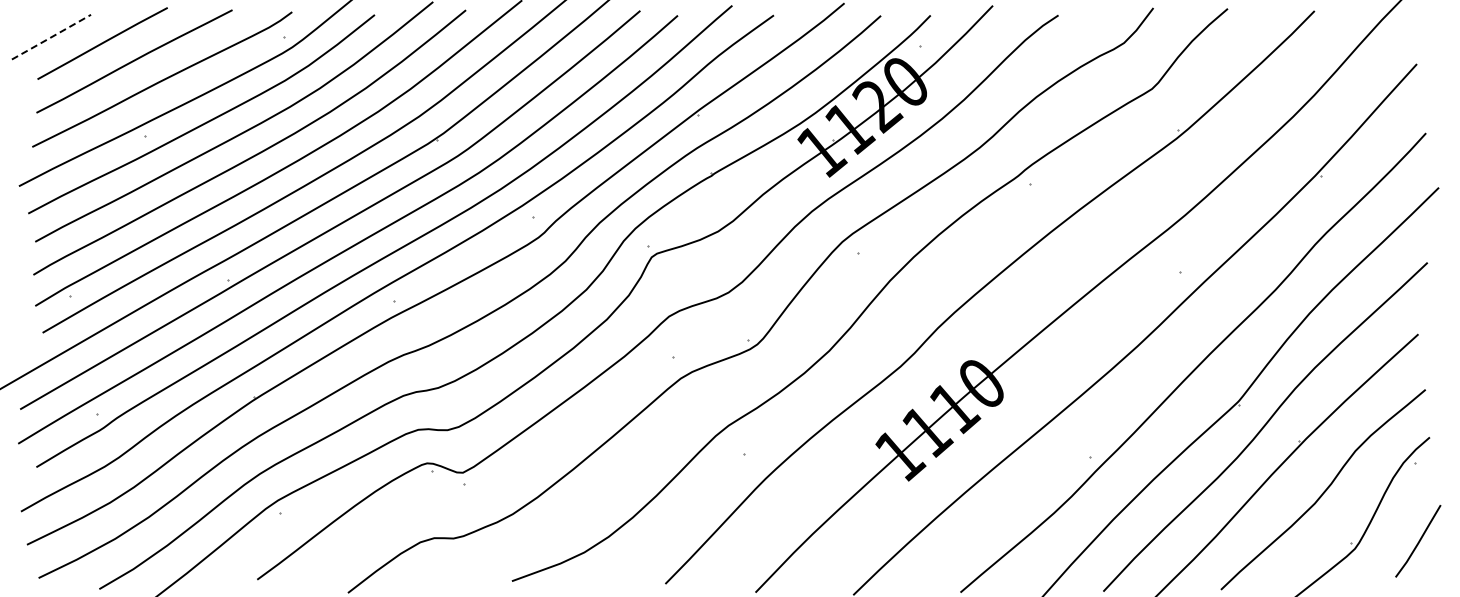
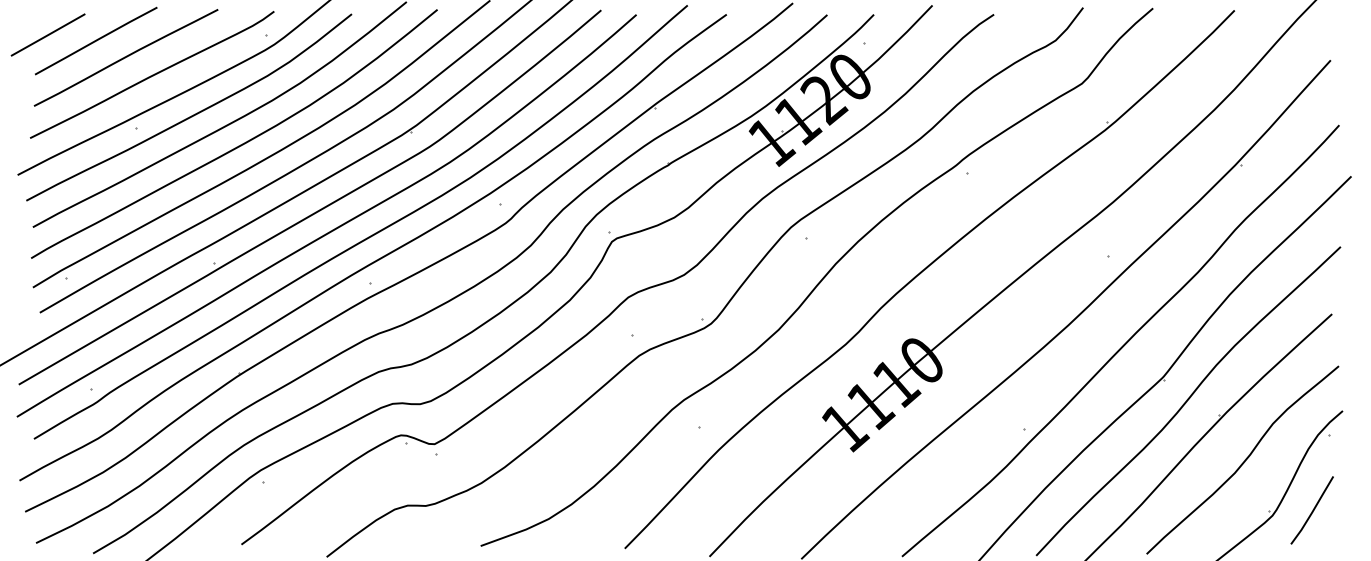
line: (51, 37) -> (48, 35), dashed -> solid
line: (1418, 541) -> (1312, 510), moved

